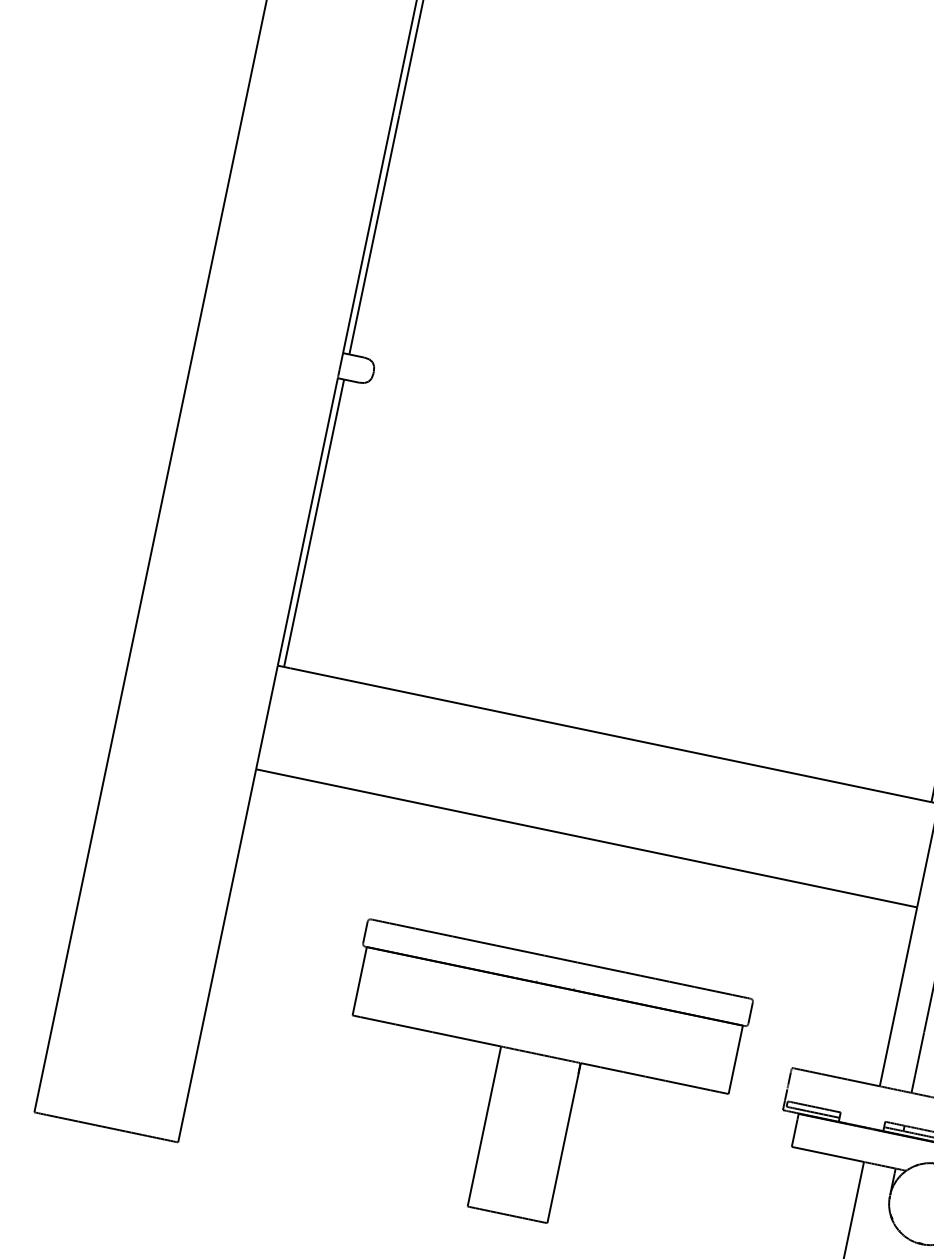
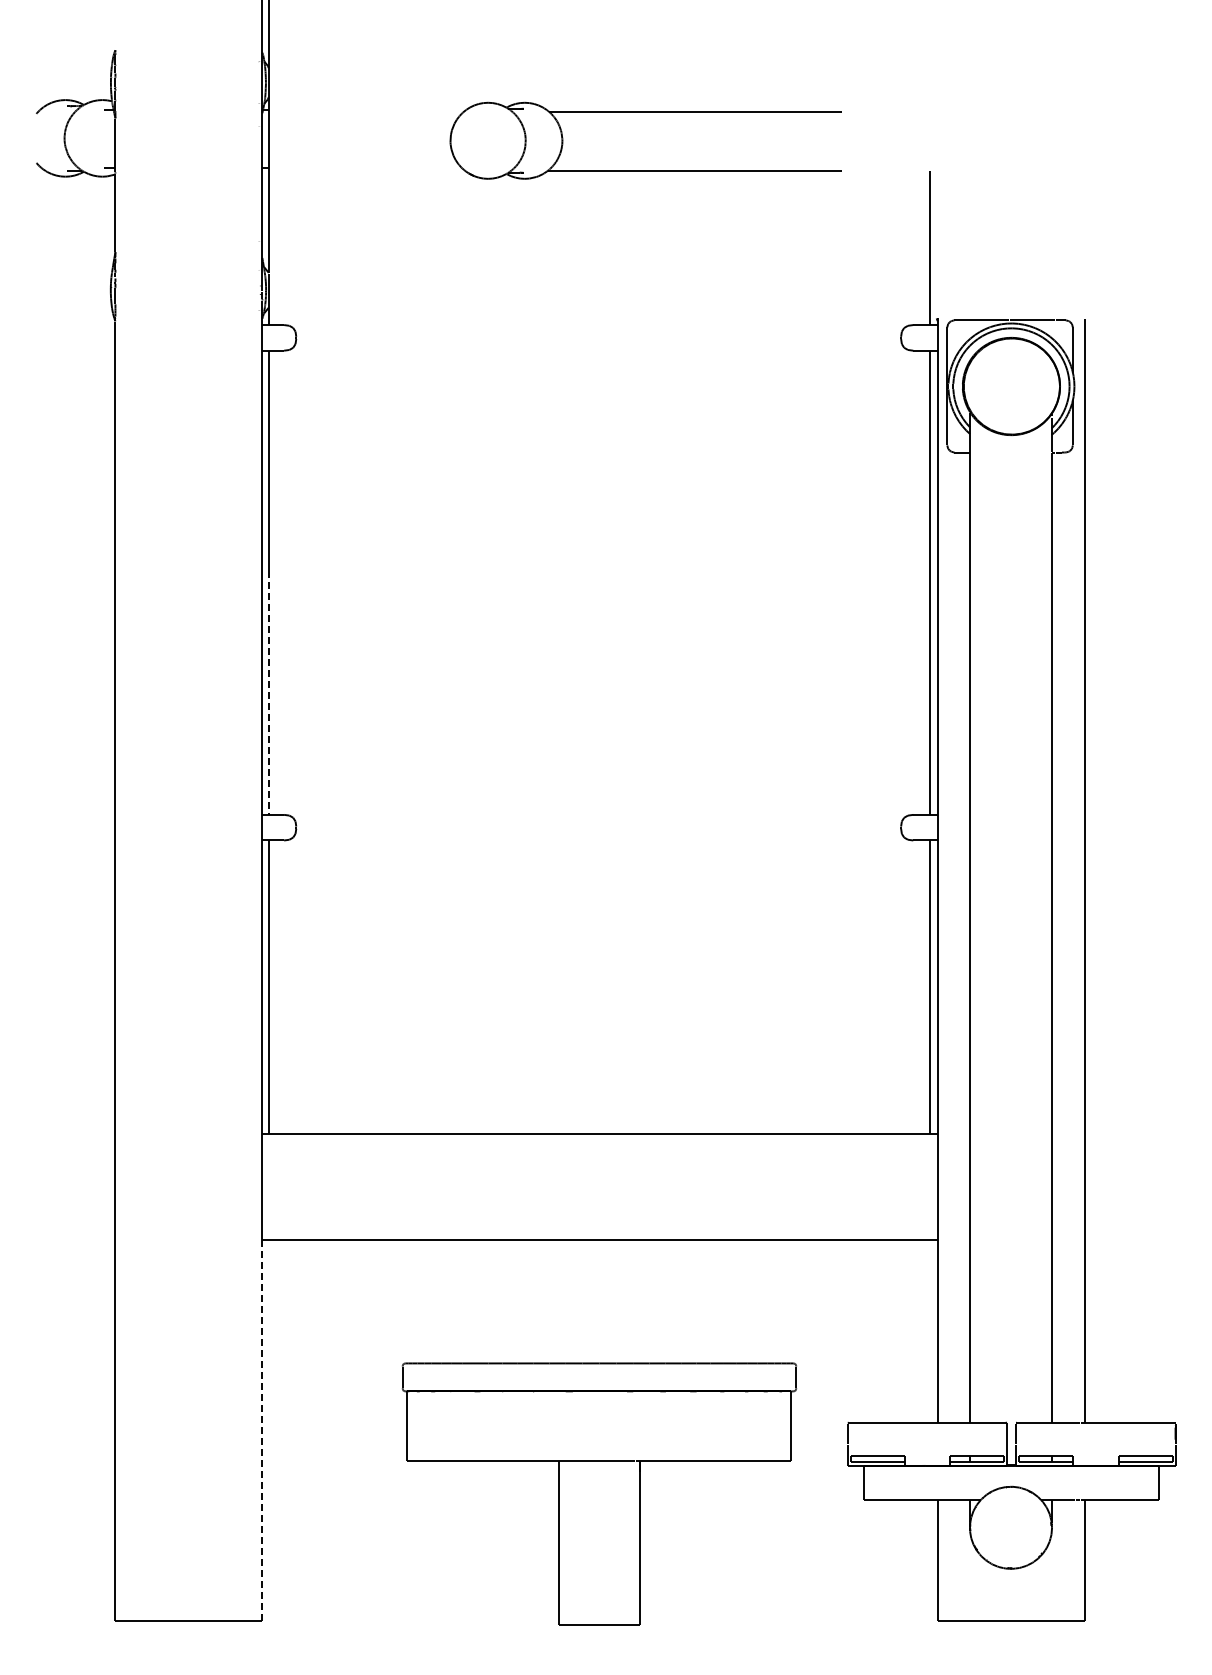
line: (373, 235) -> (268, 693), solid -> dashed
line: (217, 955) -> (262, 1430), solid -> dashed

